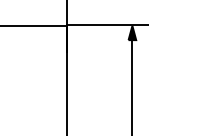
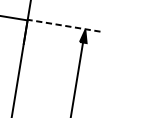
line: (107, 25) -> (63, 26), solid -> dashed

